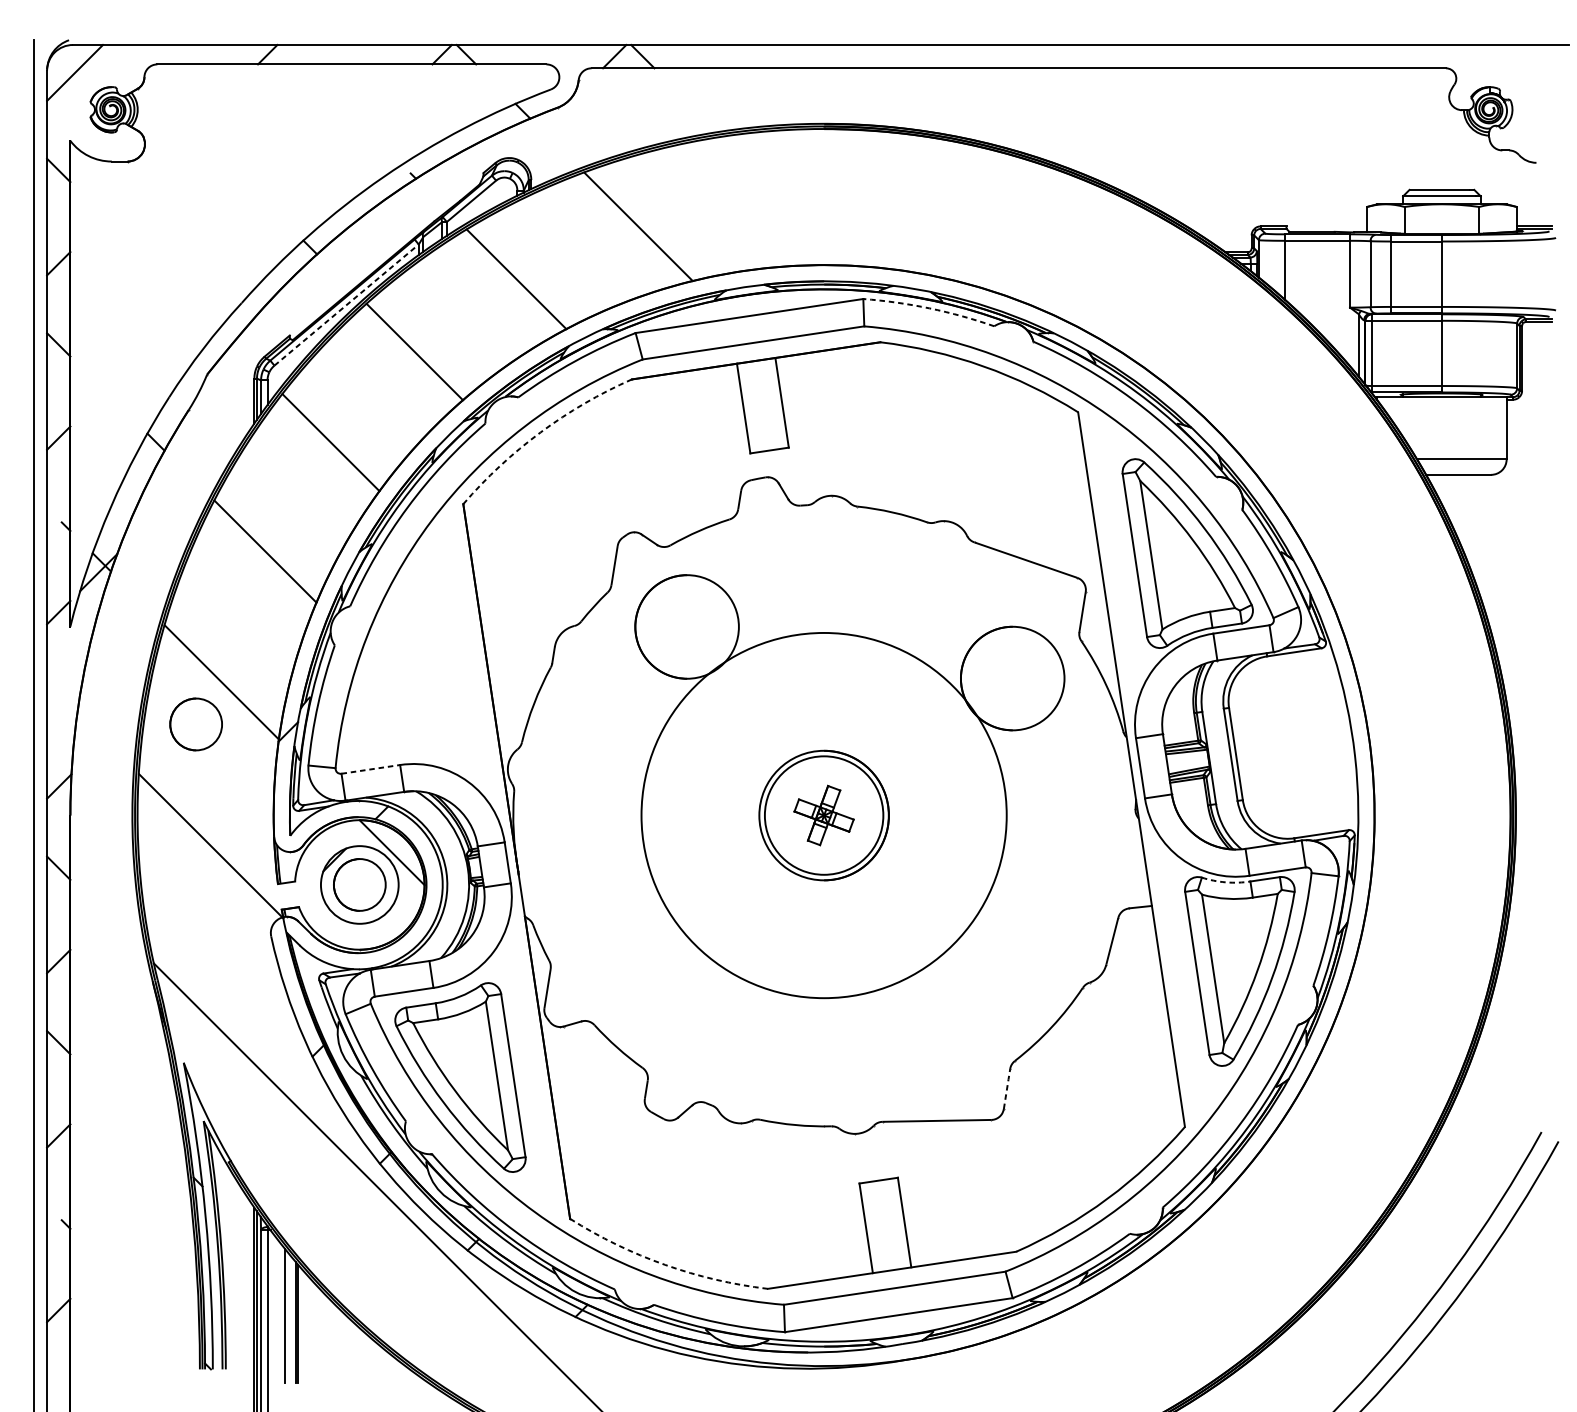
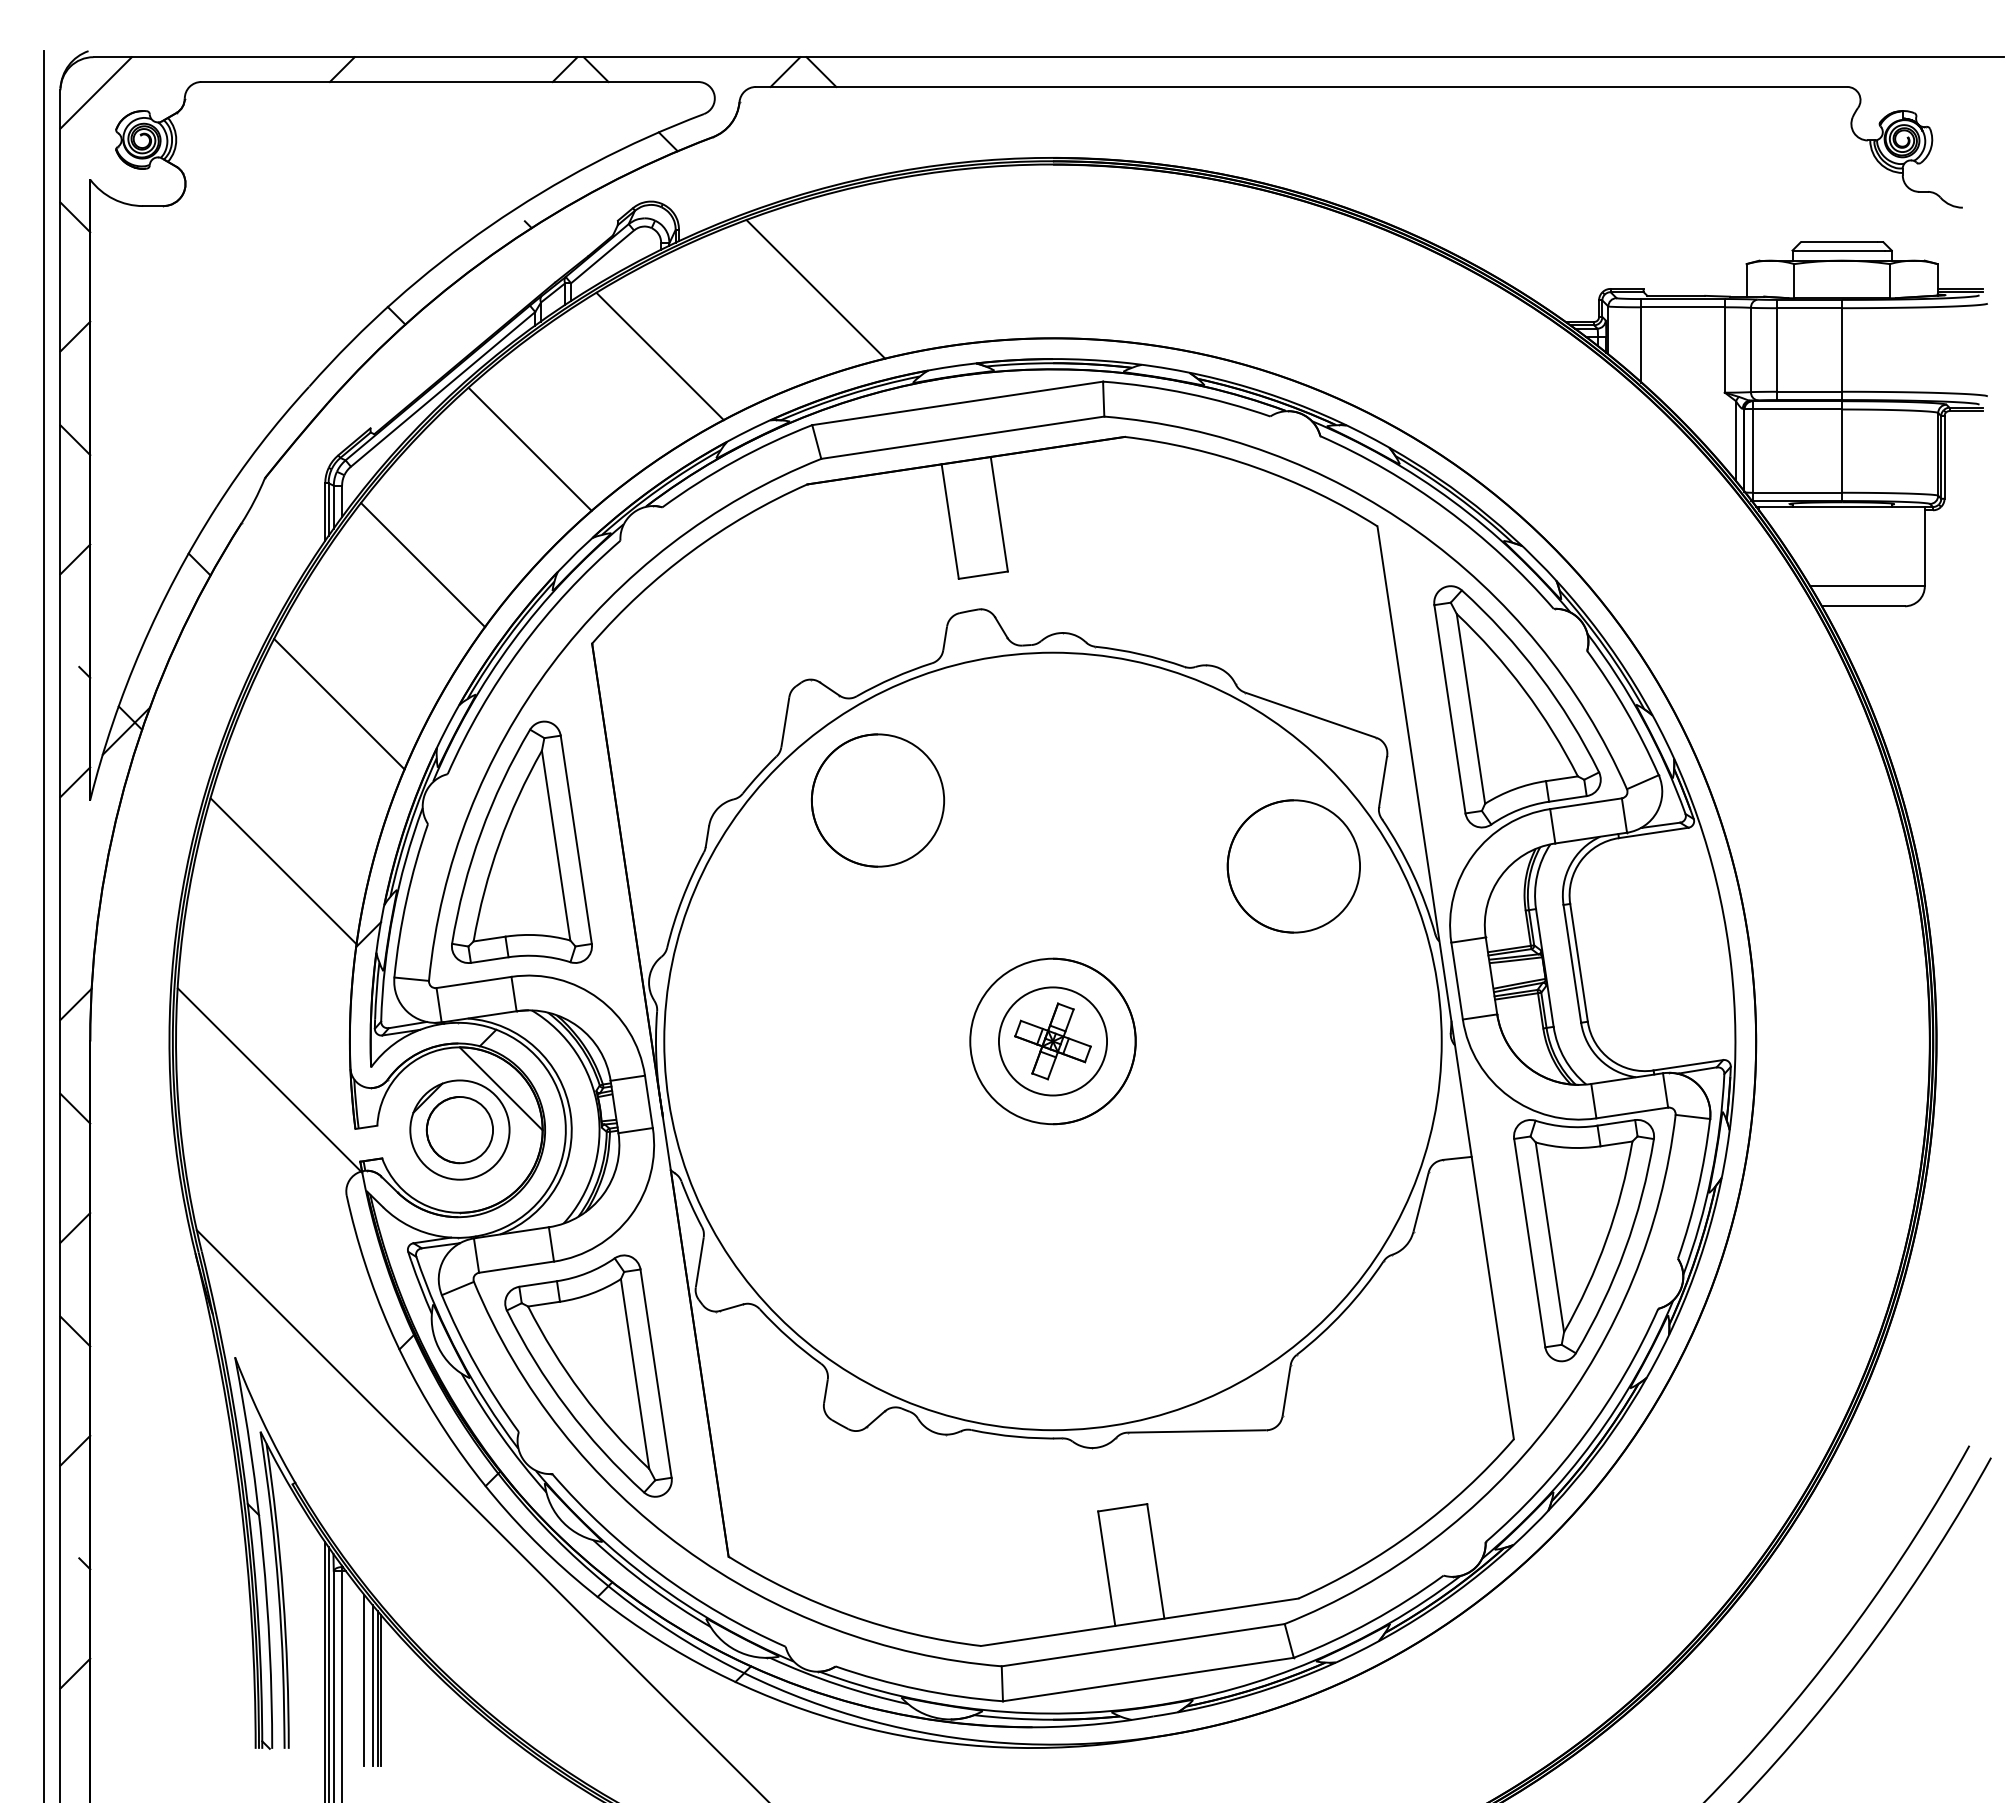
line: (346, 305) -> (443, 389), dashed -> solid
arc: (929, 308) -> (1187, 393), dashed -> solid
arc: (540, 432) -> (690, 552), dashed -> solid
part: (408, 659) -> (521, 841), added
circle: (195, 724) -> (250, 925), removed
line: (371, 769) -> (474, 982), dashed -> solid
circle: (823, 815) -> (1052, 1041), size x0.71
circle: (823, 815) -> (1052, 1041), size x1.67
arc: (1226, 882) -> (1566, 1126), dashed -> solid
line: (1006, 1088) -> (1286, 1389), dashed -> solid
arc: (664, 1264) -> (849, 1615), dashed -> solid
line: (291, 1319) -> (372, 1685), added

